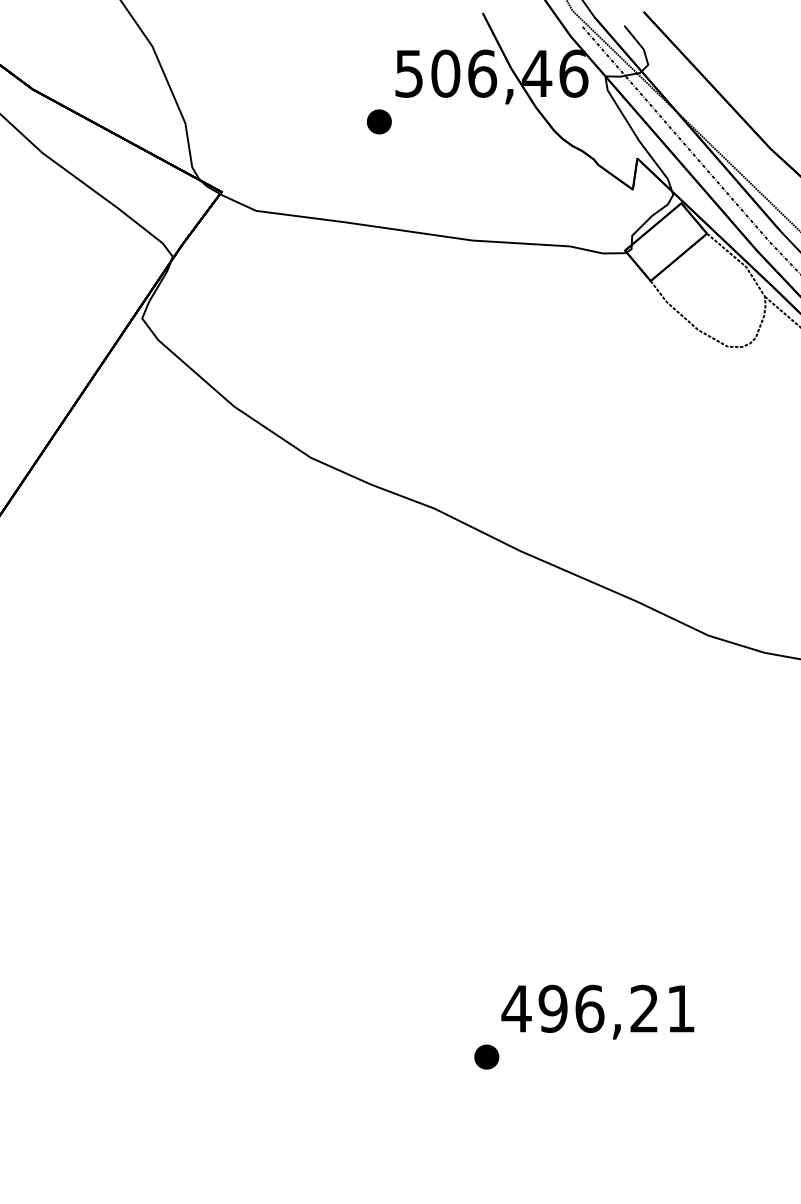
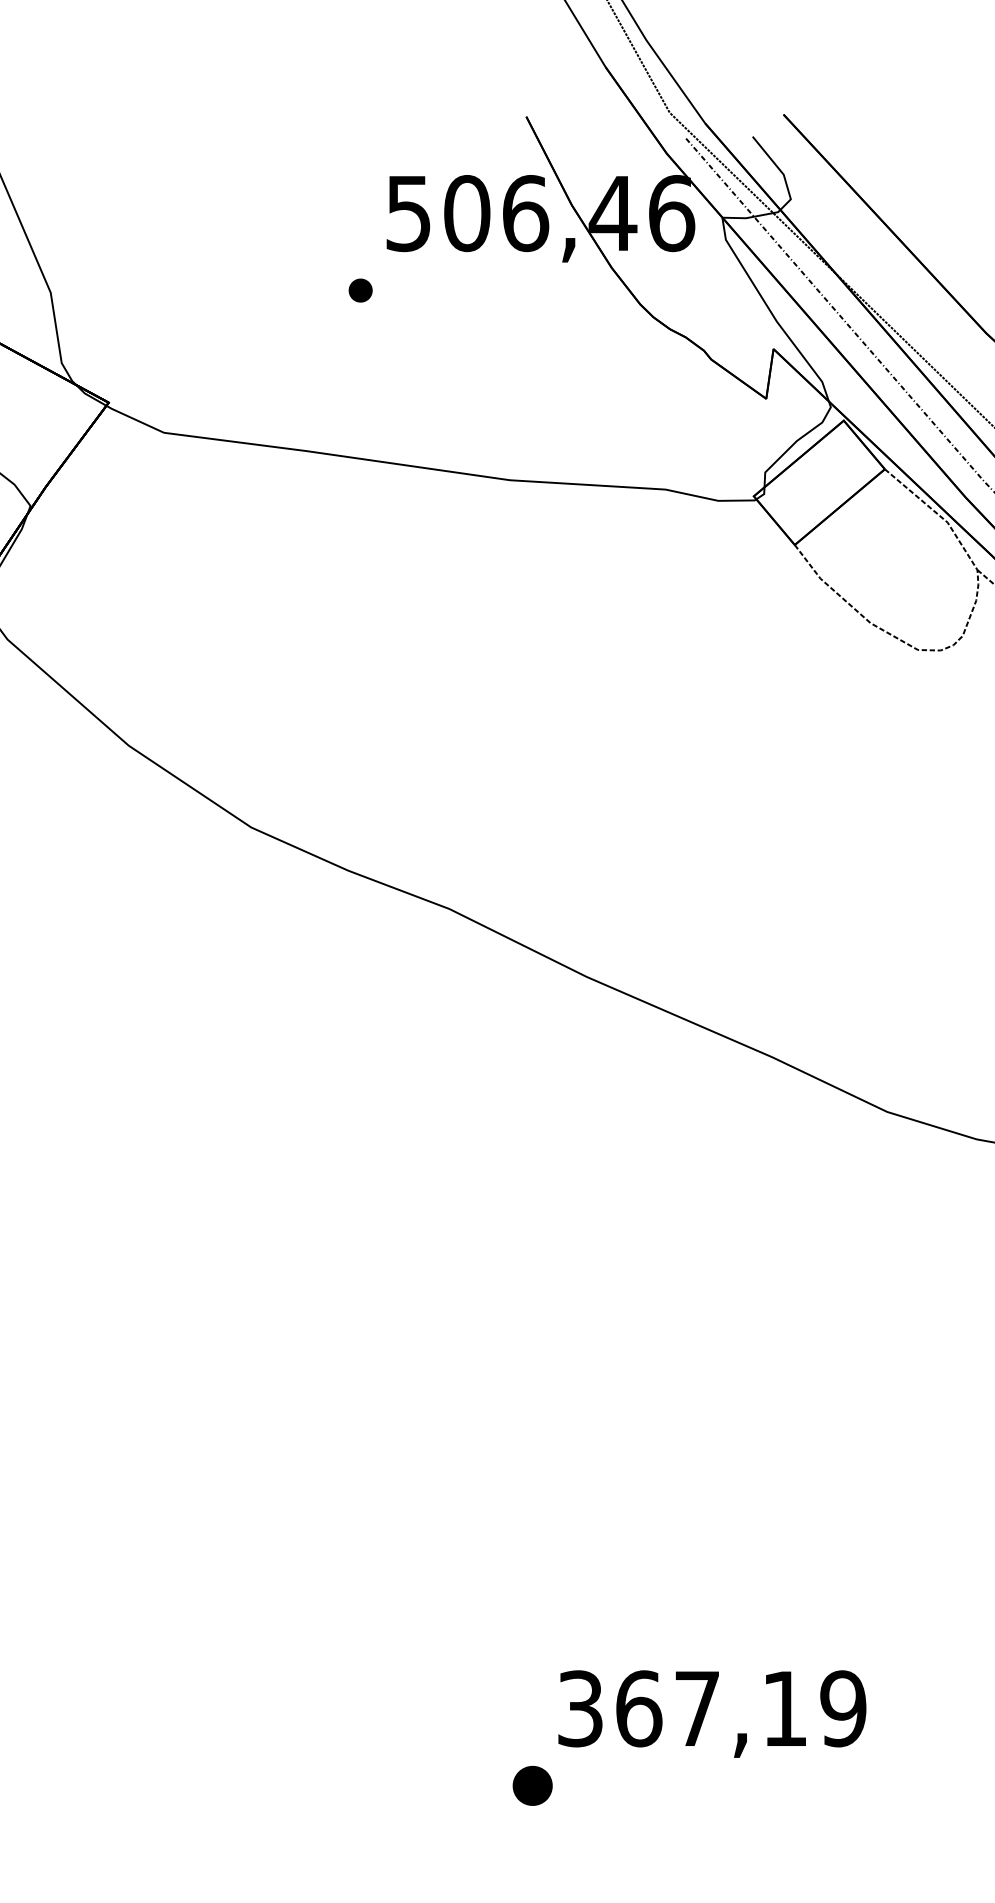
part: (378, 121) -> (359, 289), size x0.6
text: (598, 1008) -> (711, 1708), 496,21 -> 367,19

